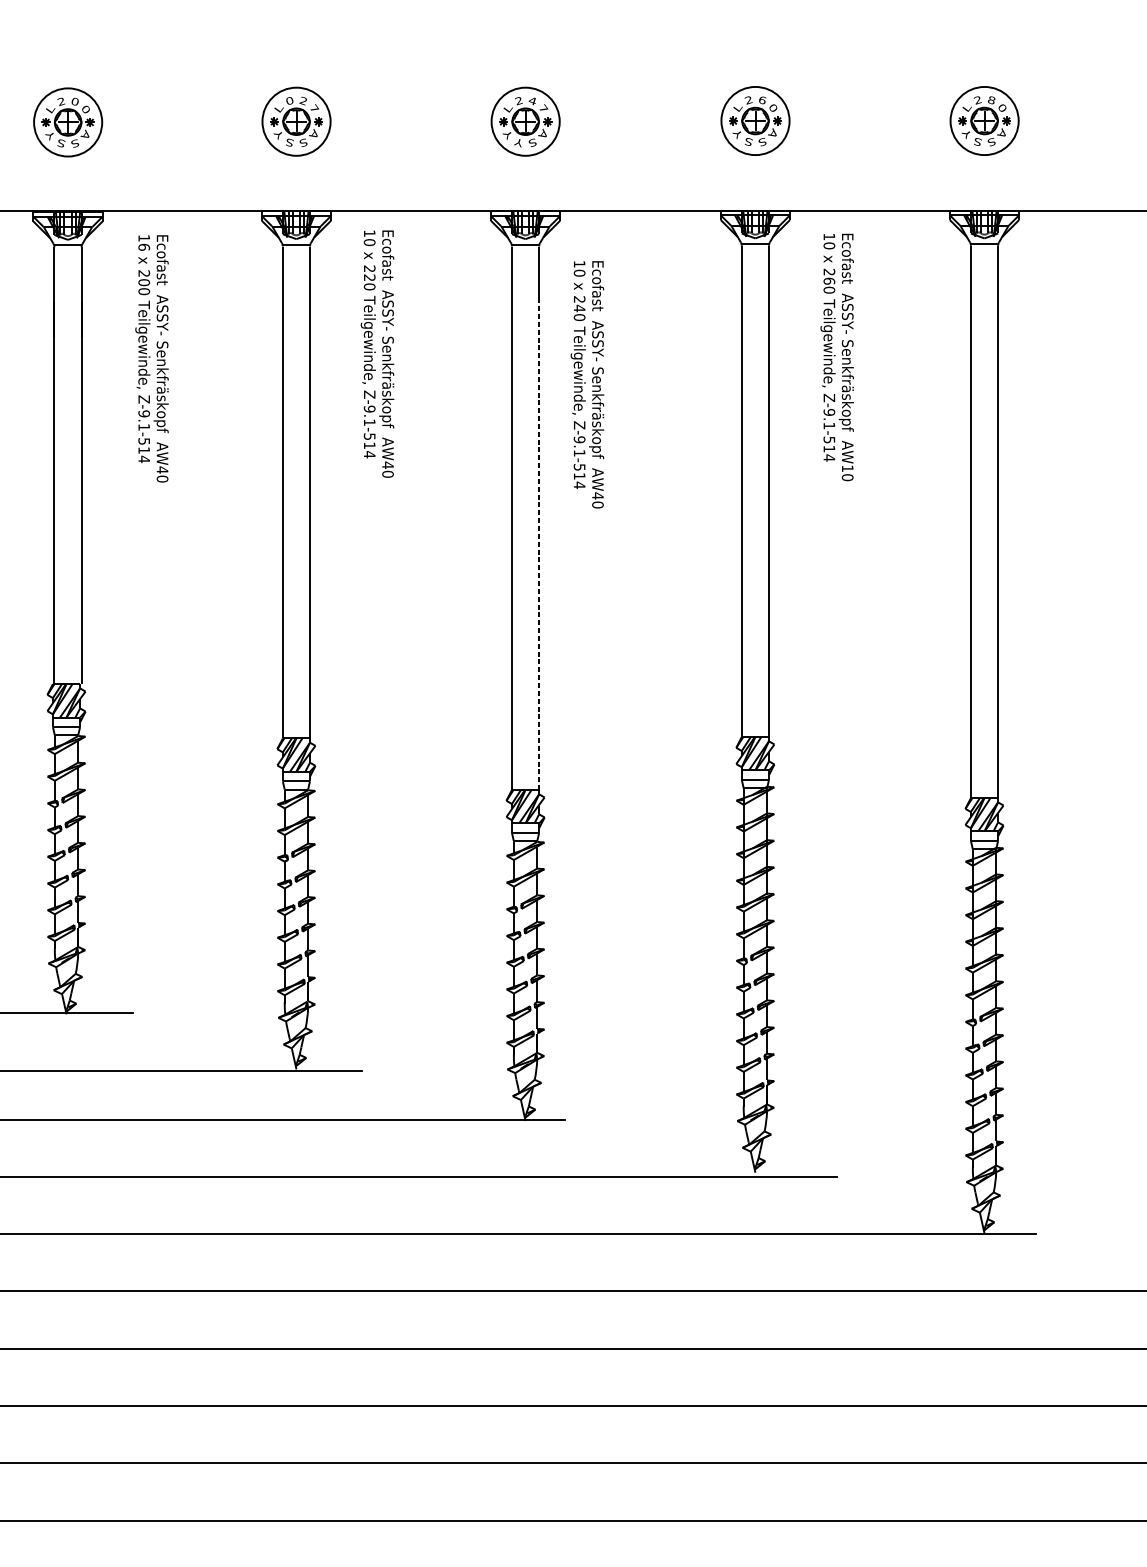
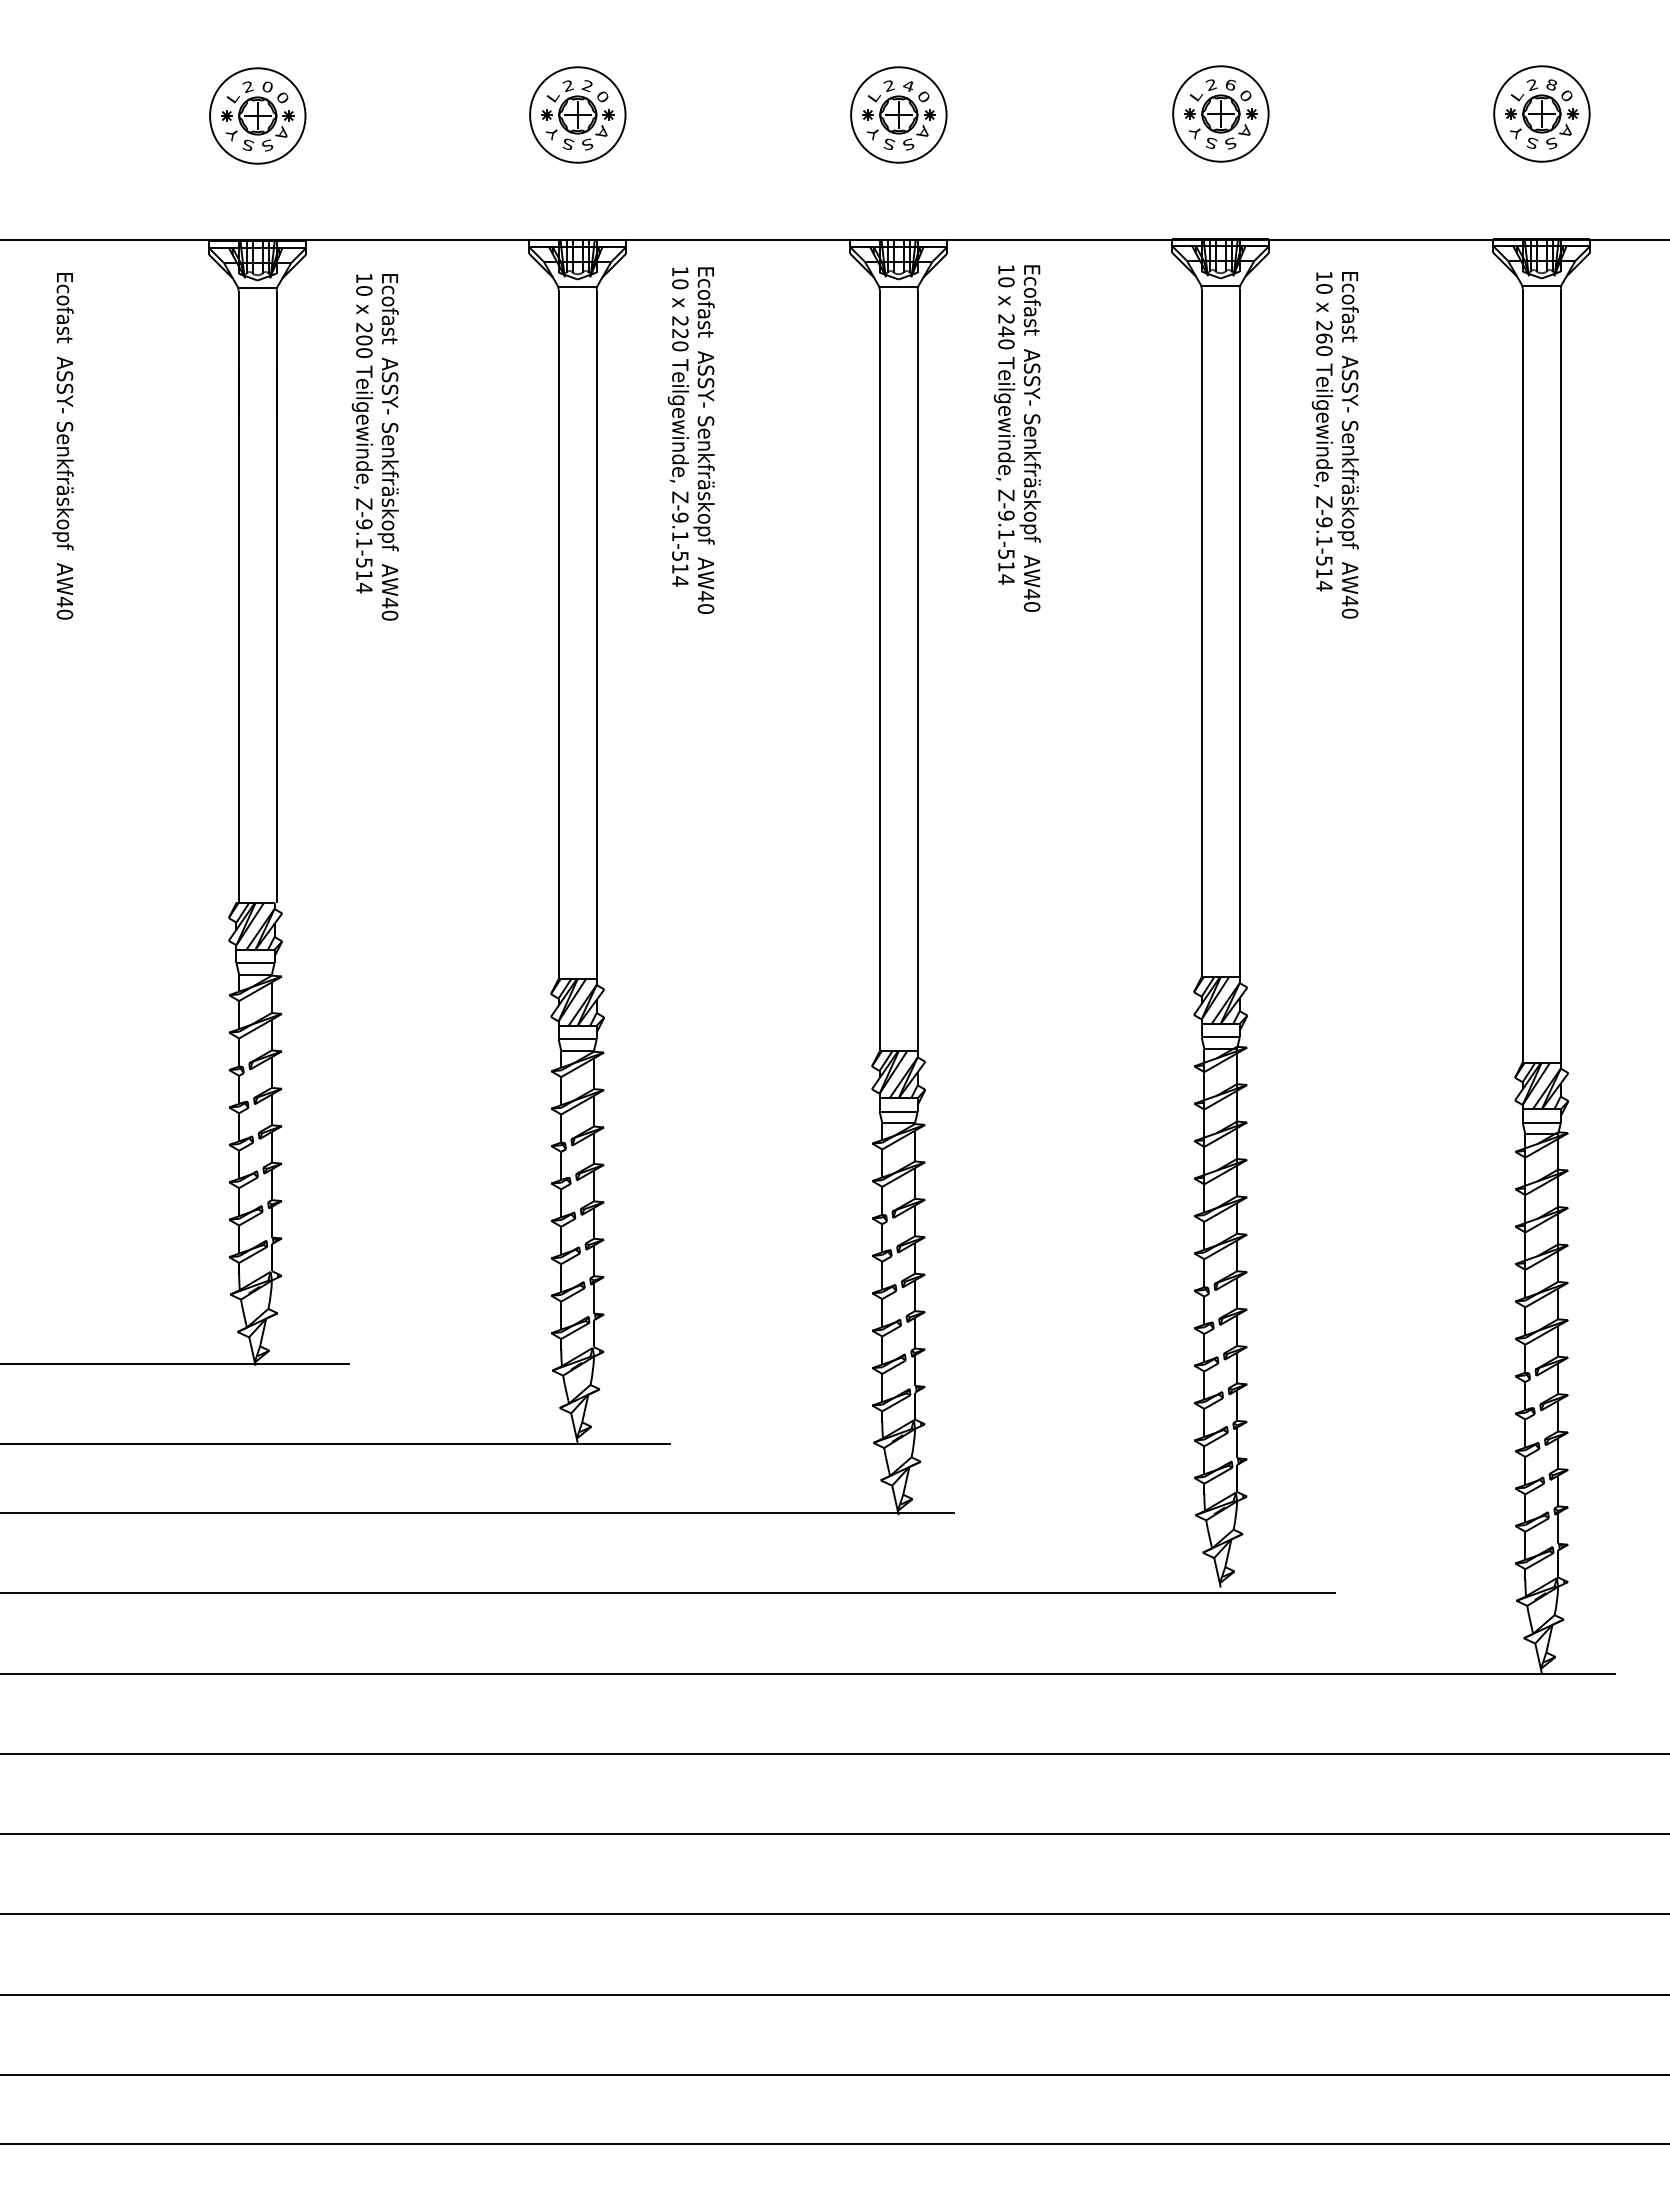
text: (289, 101) -> (567, 86), 0 -> 2
text: (314, 108) -> (603, 96), 7 -> 0
text: (543, 108) -> (924, 96), 7 -> 0
text: (518, 142) -> (888, 144), Y -> S
text: (144, 246) -> (364, 290), 16 -> 10
text: (587, 384) -> (1017, 438), moved
text: (848, 468) -> (1350, 600), AW10 -> AW40
line: (538, 545) -> (917, 708), dashed -> solid

